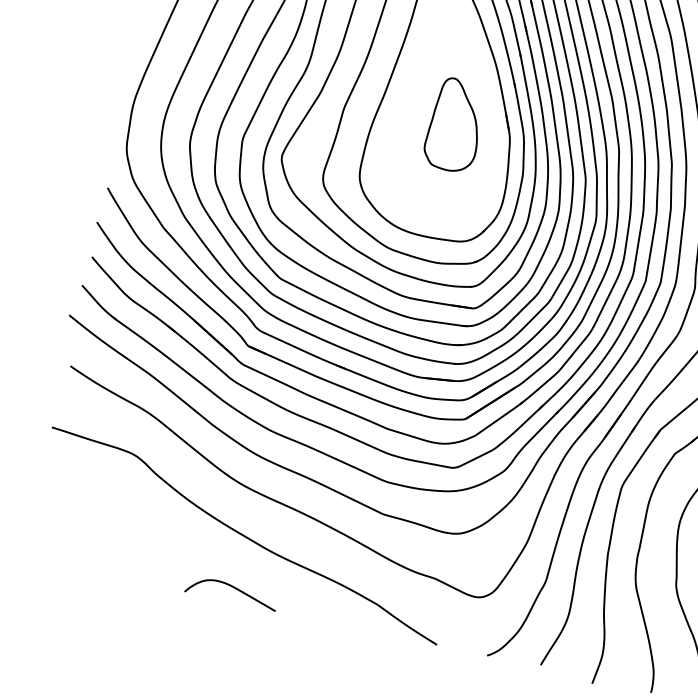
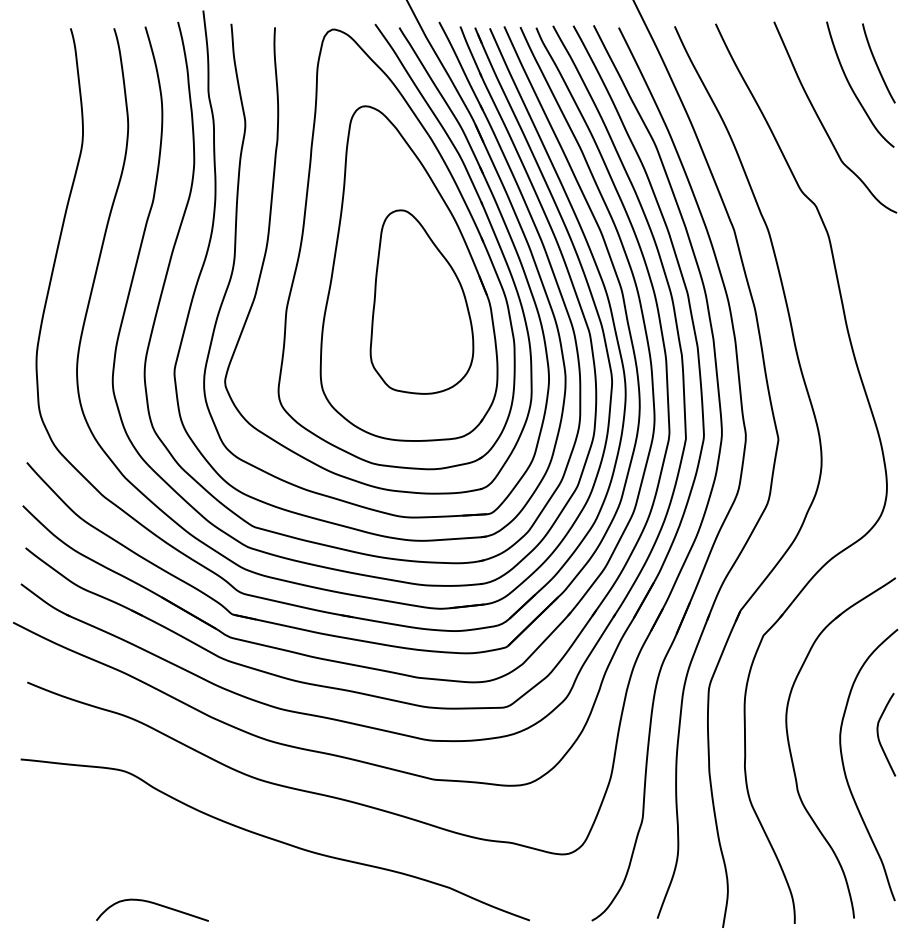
part: (454, 124) -> (421, 301), size x1.67
curve: (234, 588) -> (154, 904), moved

